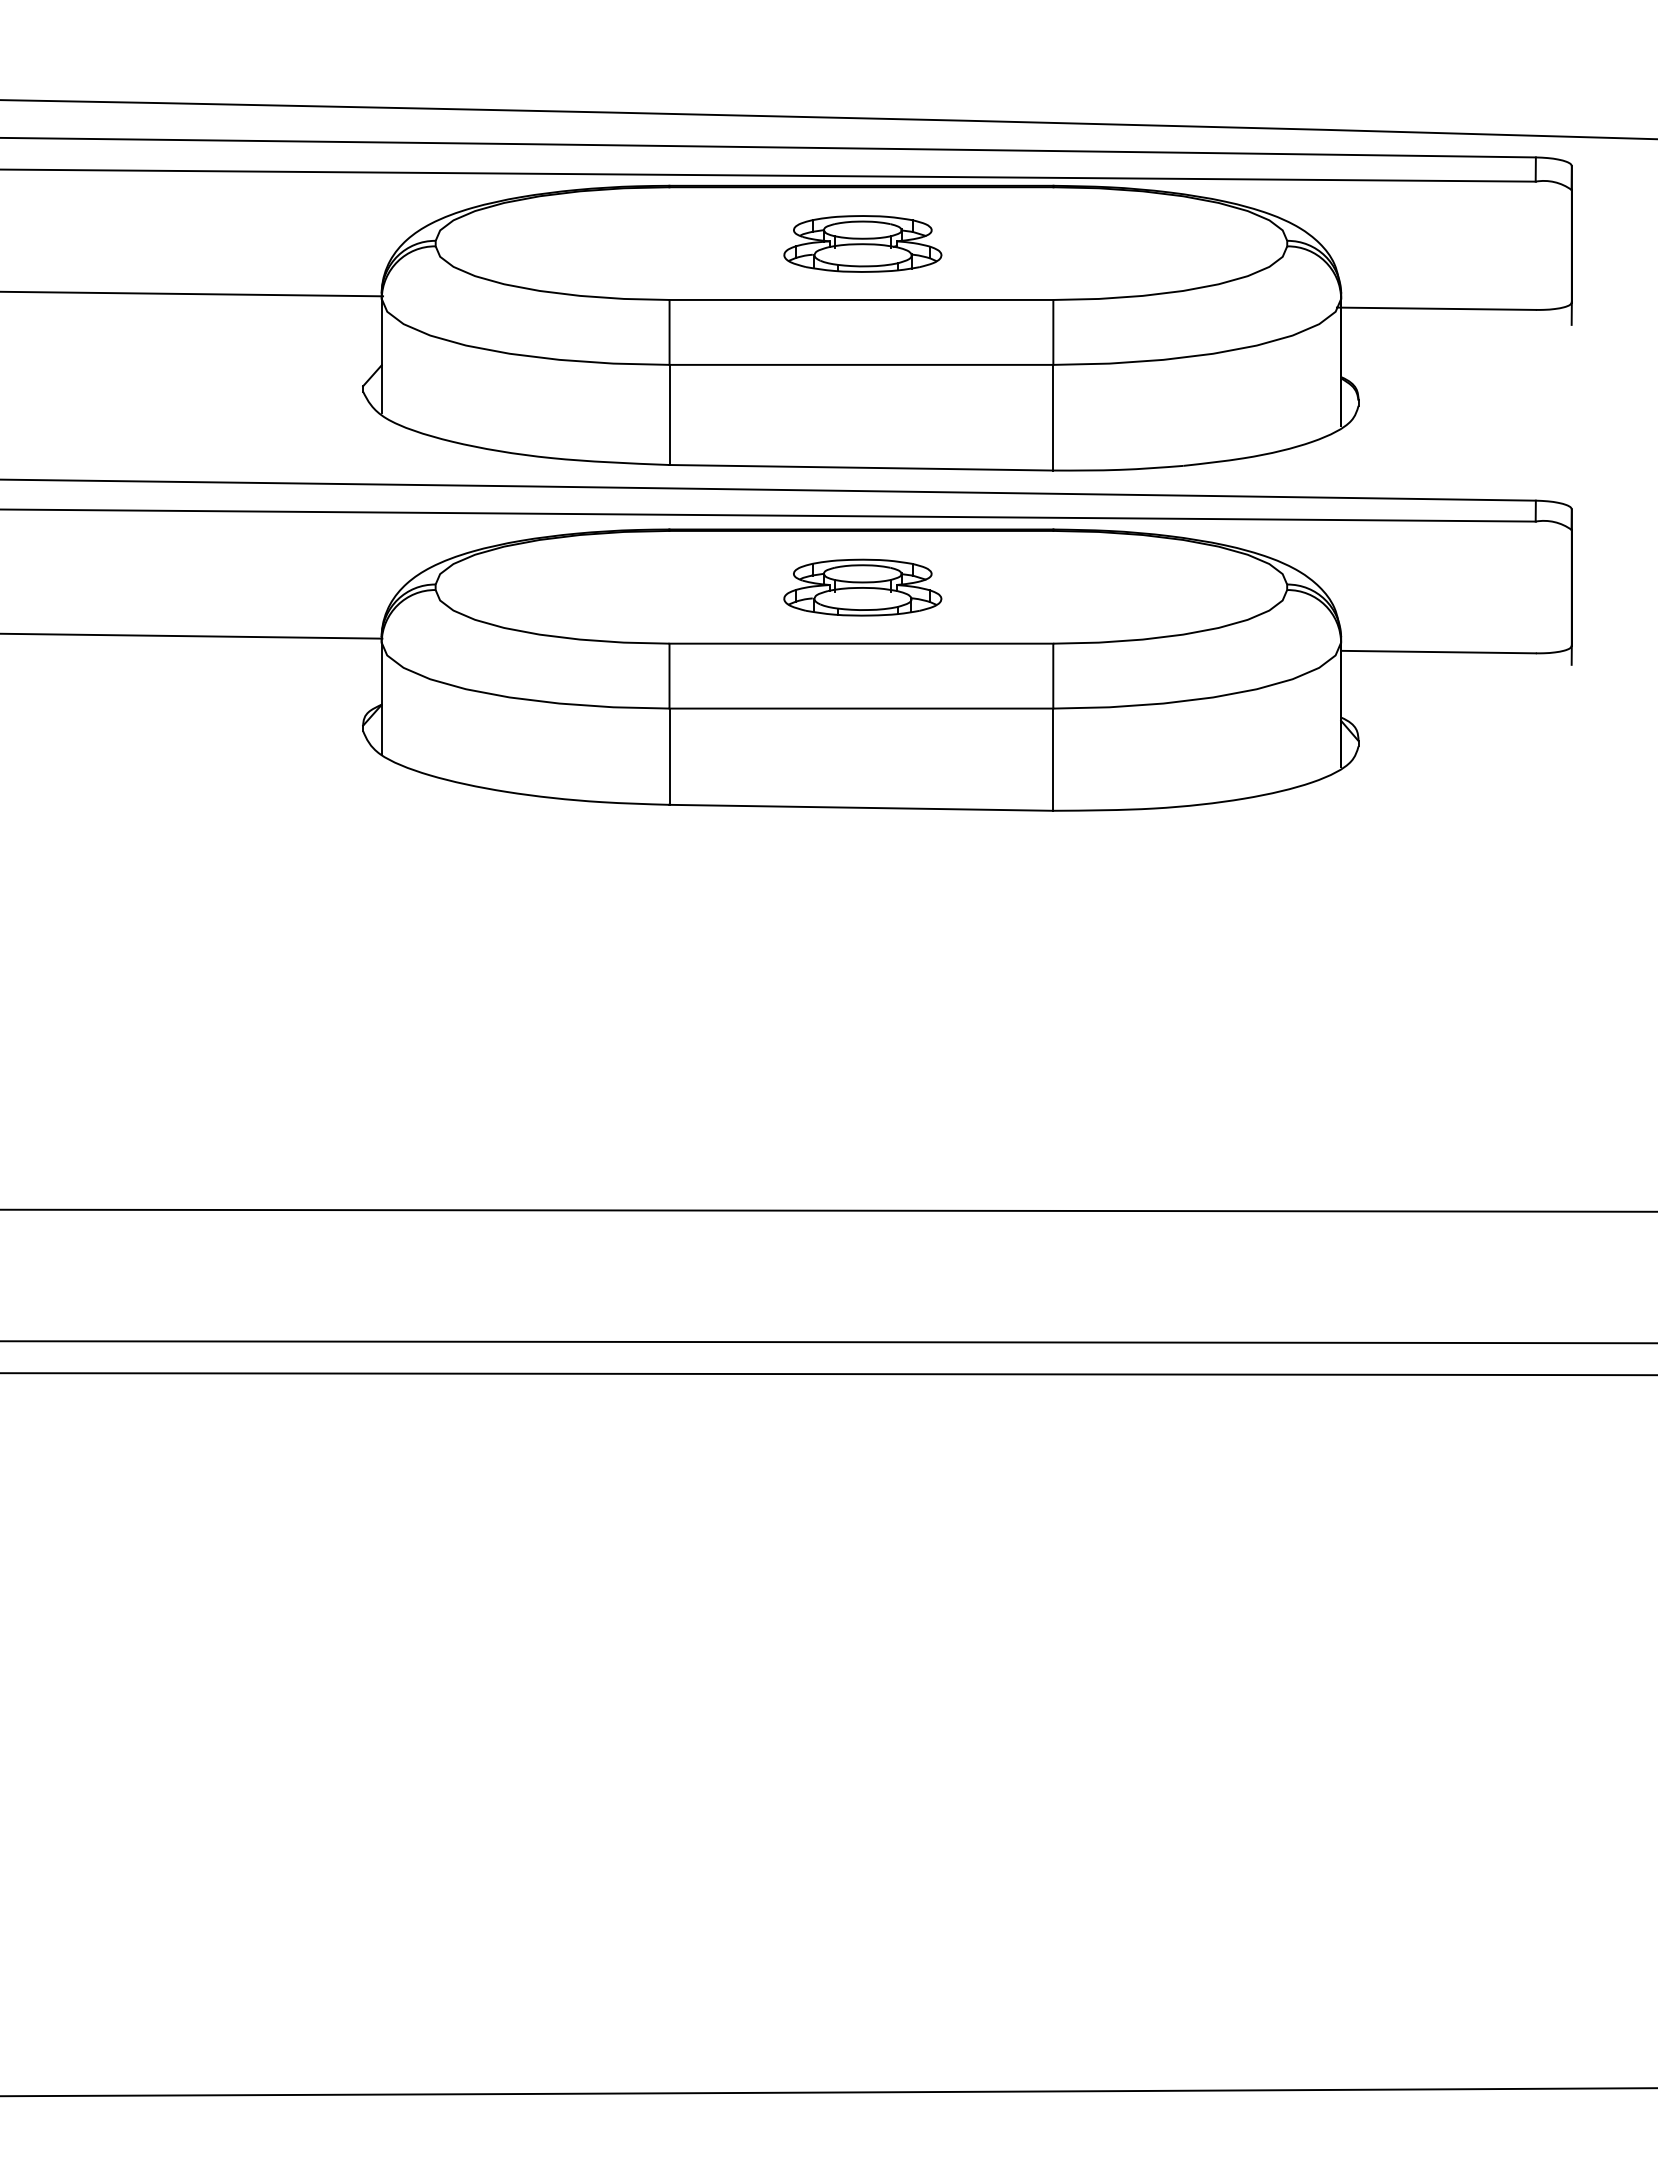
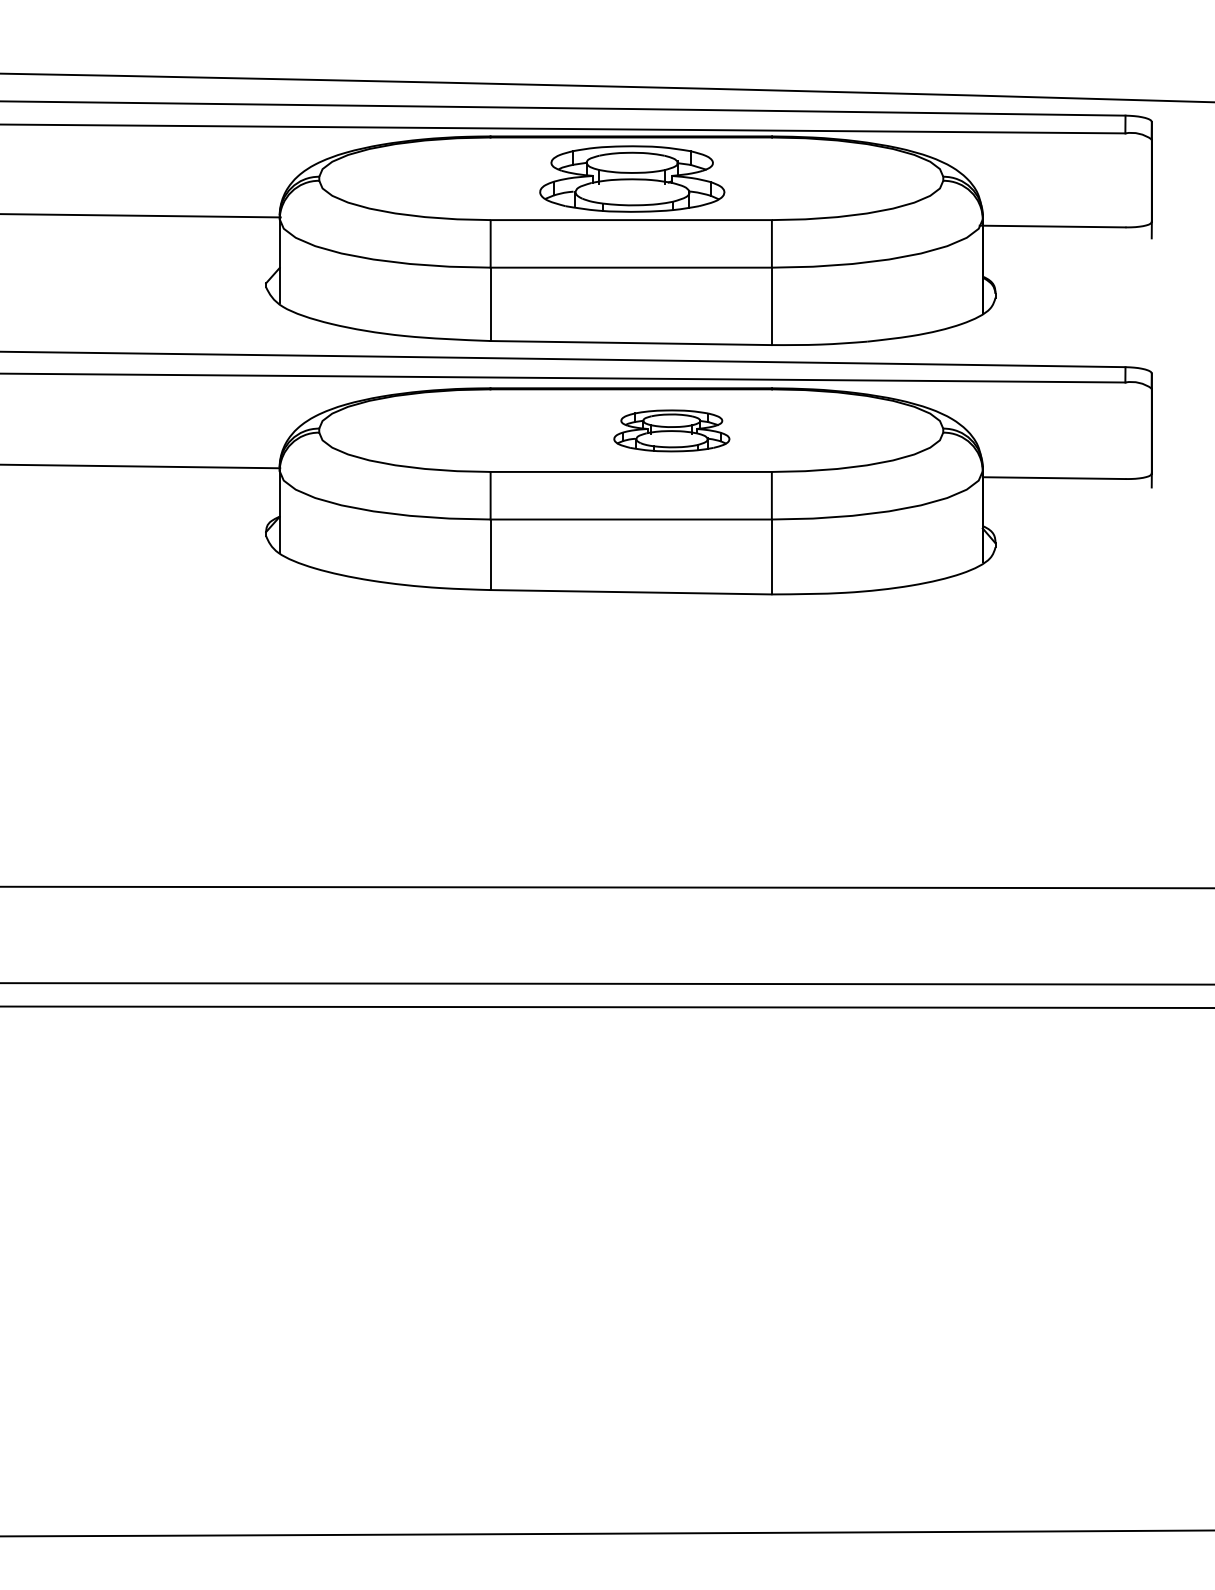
part: (862, 243) -> (632, 178), size x1.6
part: (862, 587) -> (671, 430), moved

